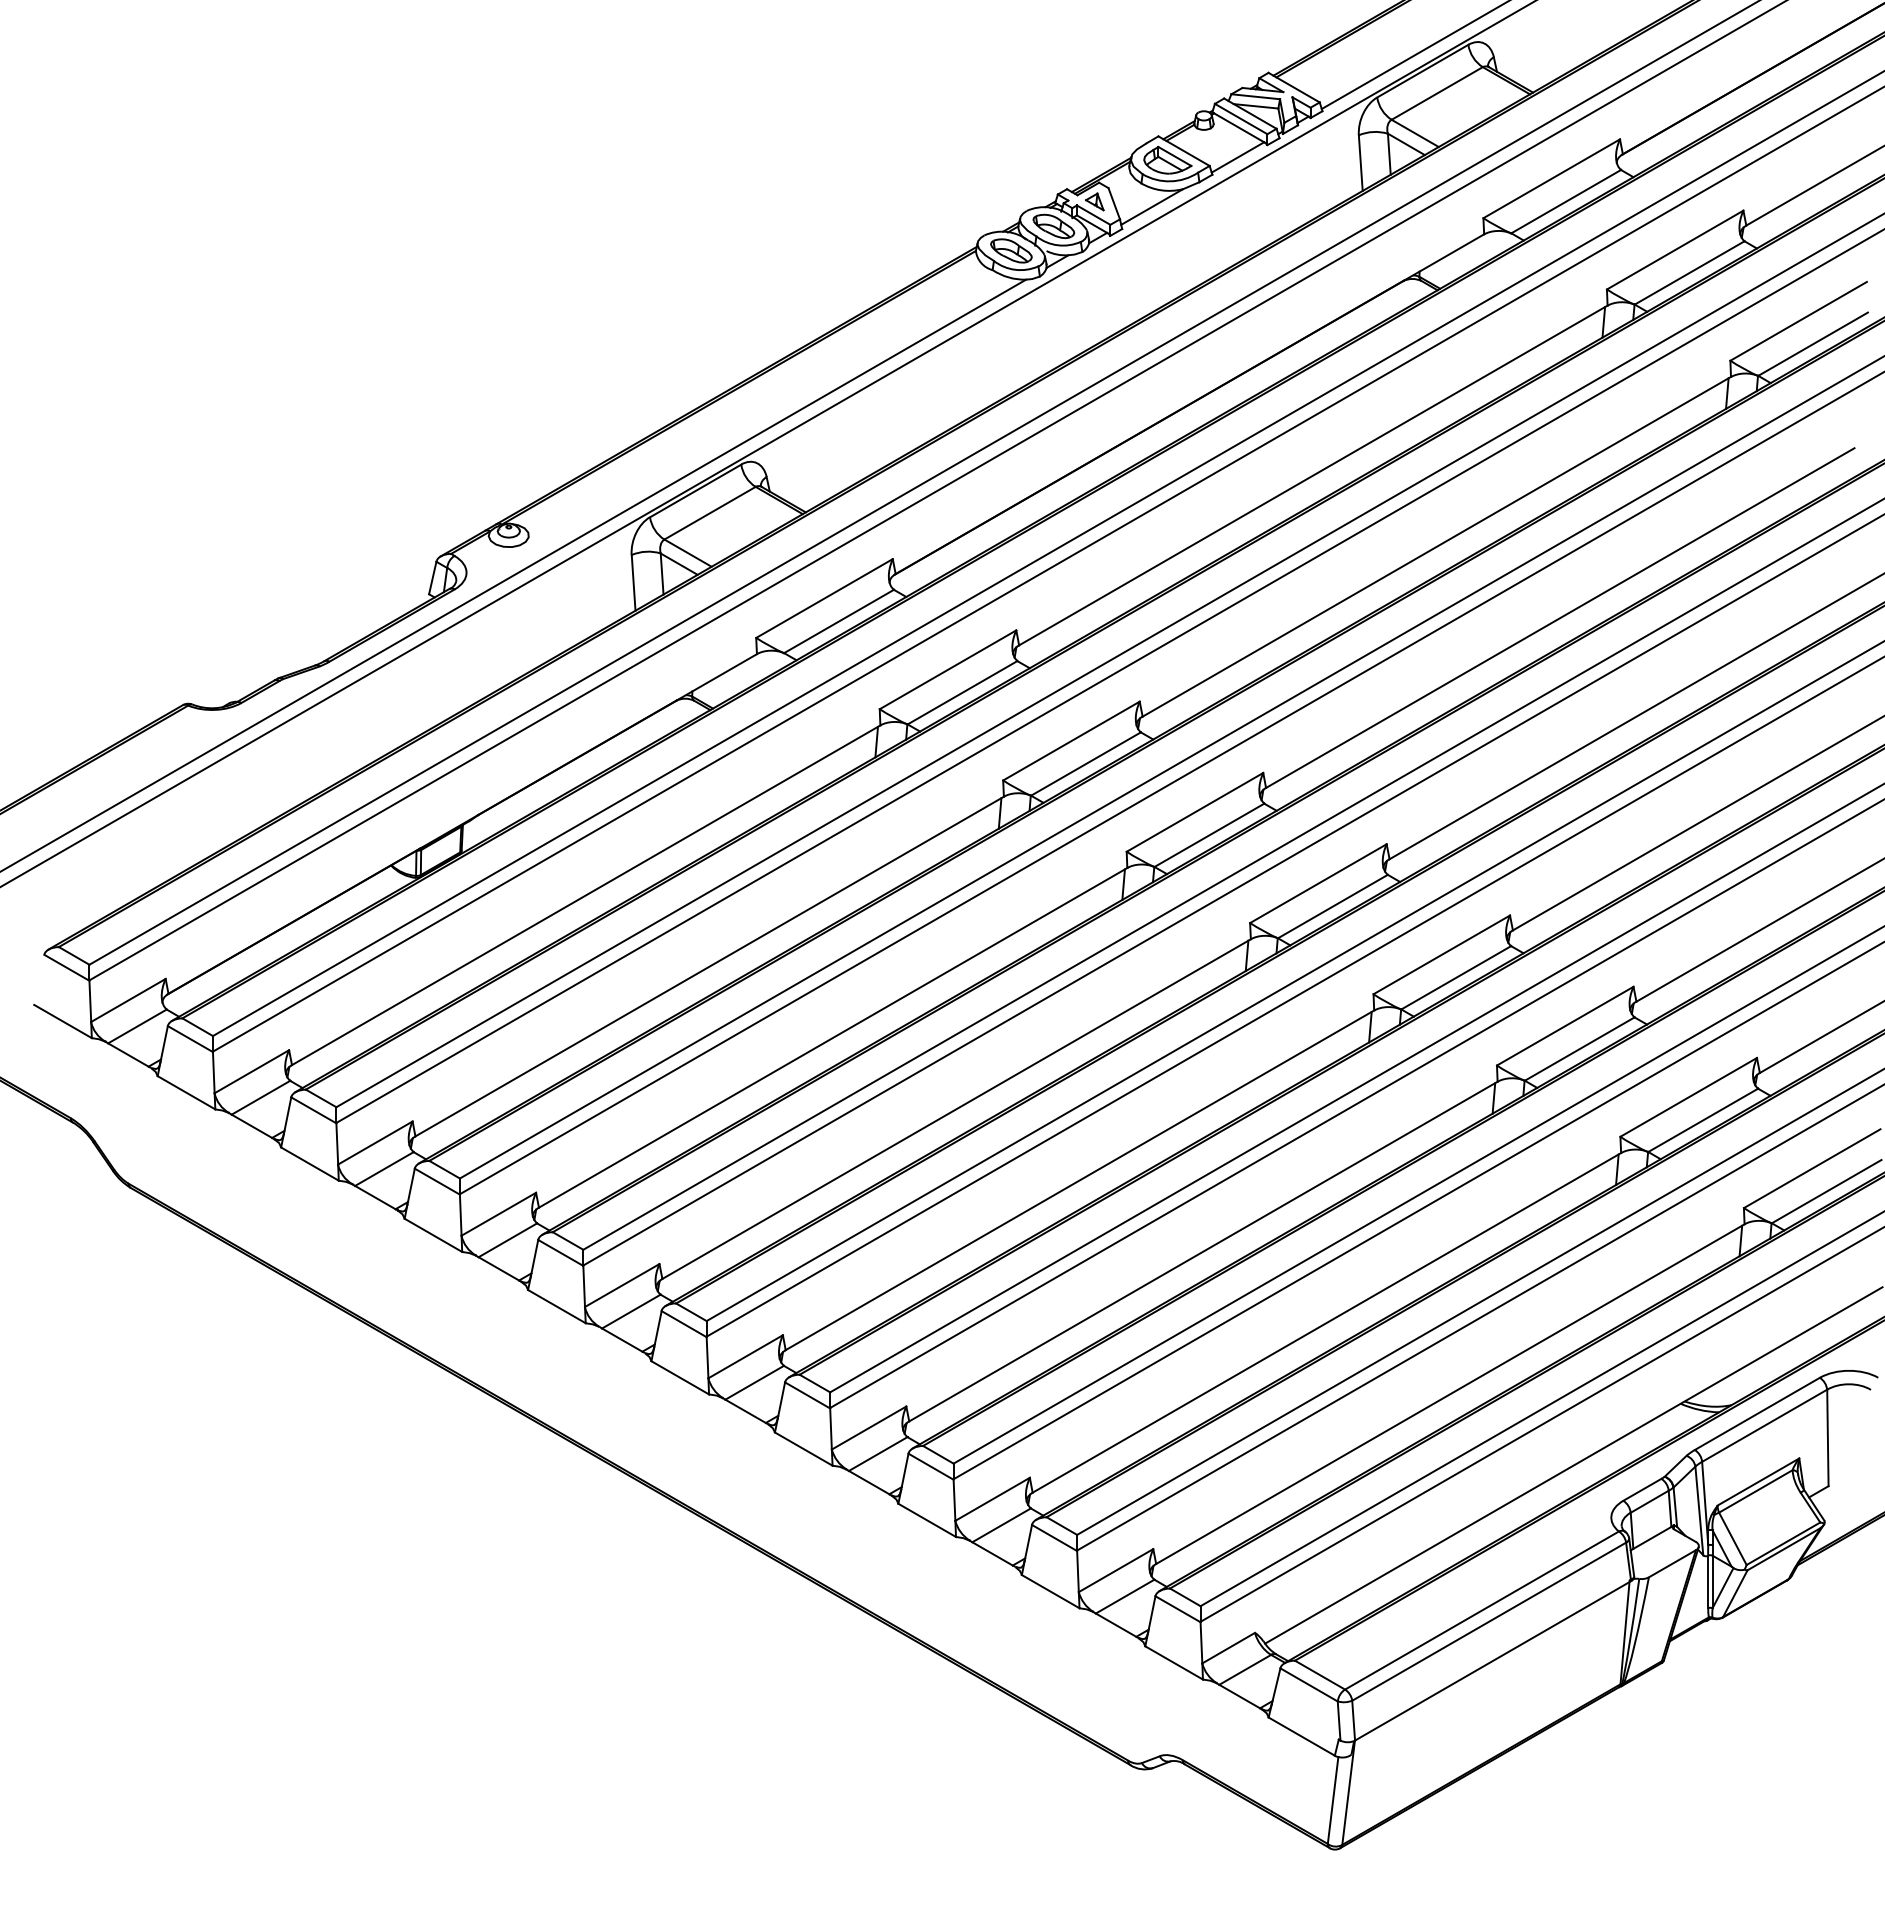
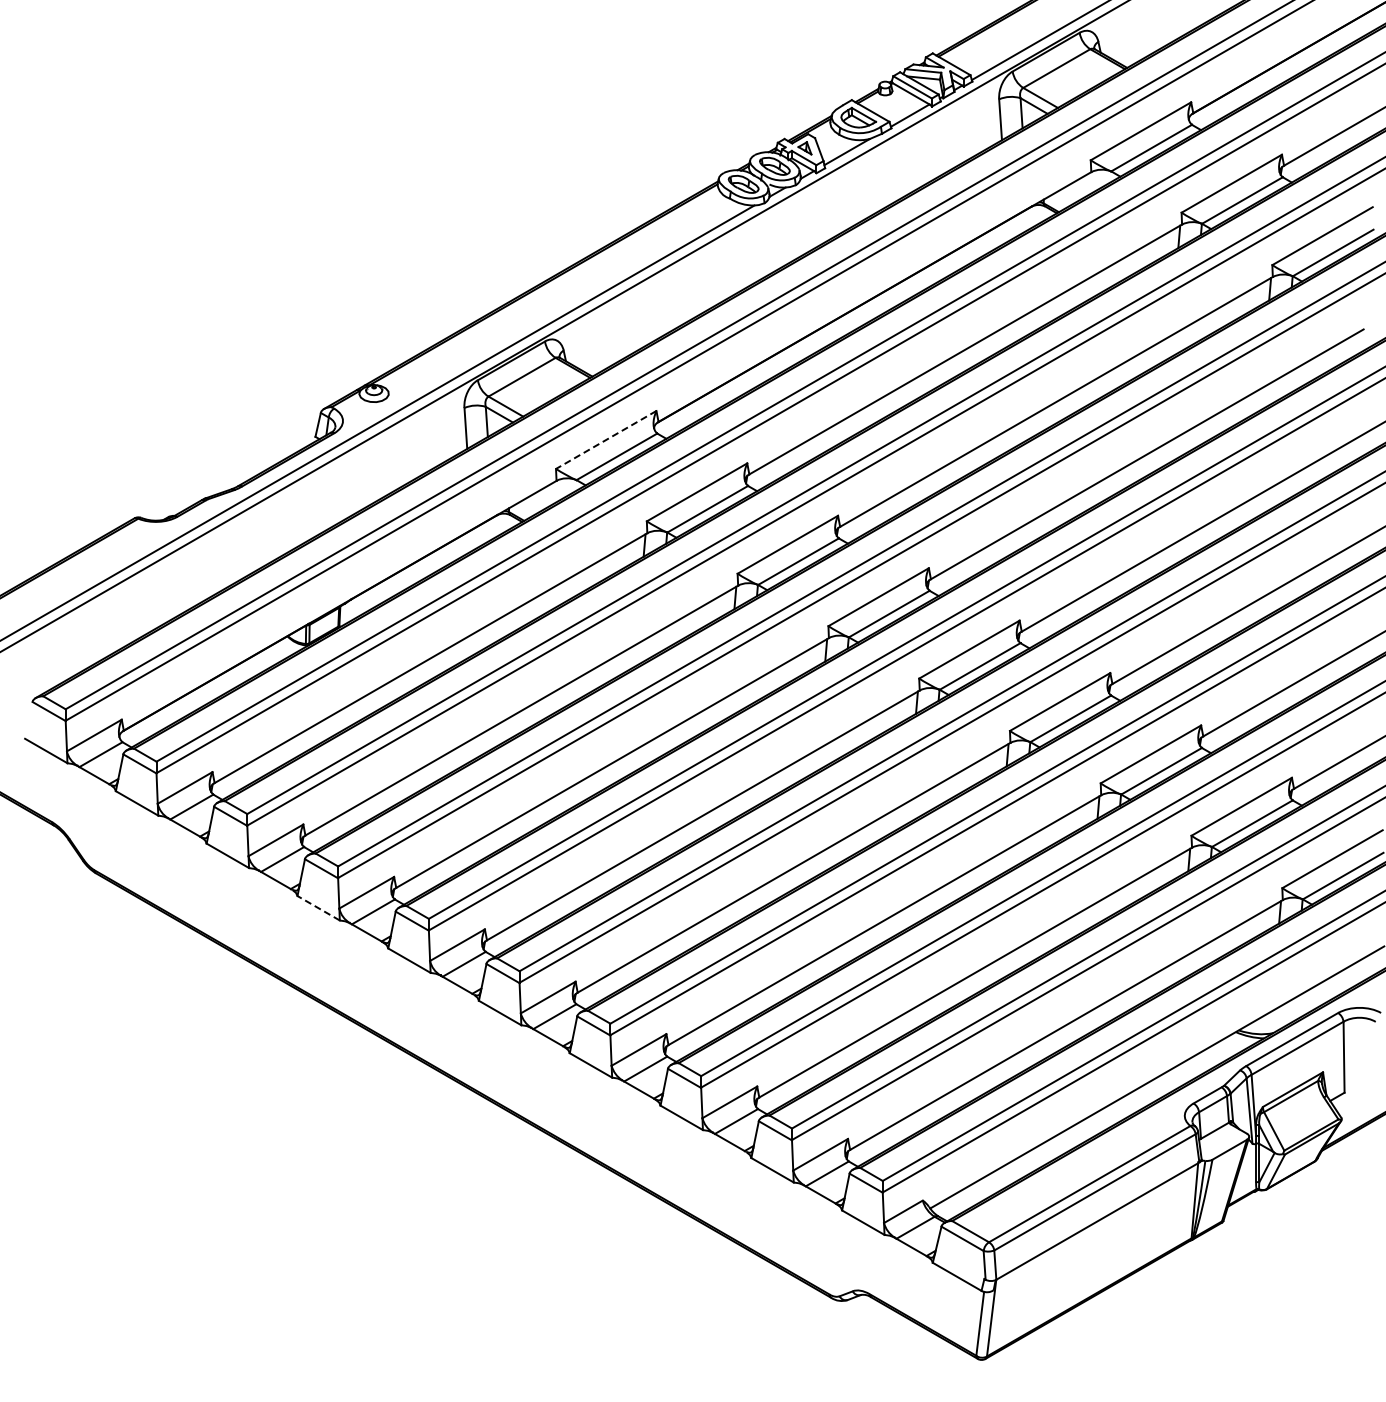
line: (824, 597) -> (606, 439), solid -> dashed
line: (433, 1235) -> (318, 908), solid -> dashed

